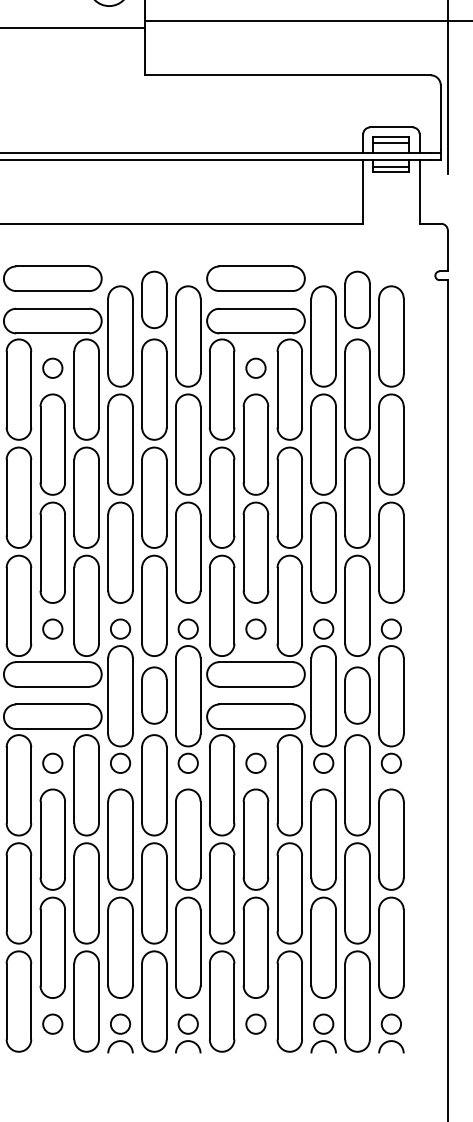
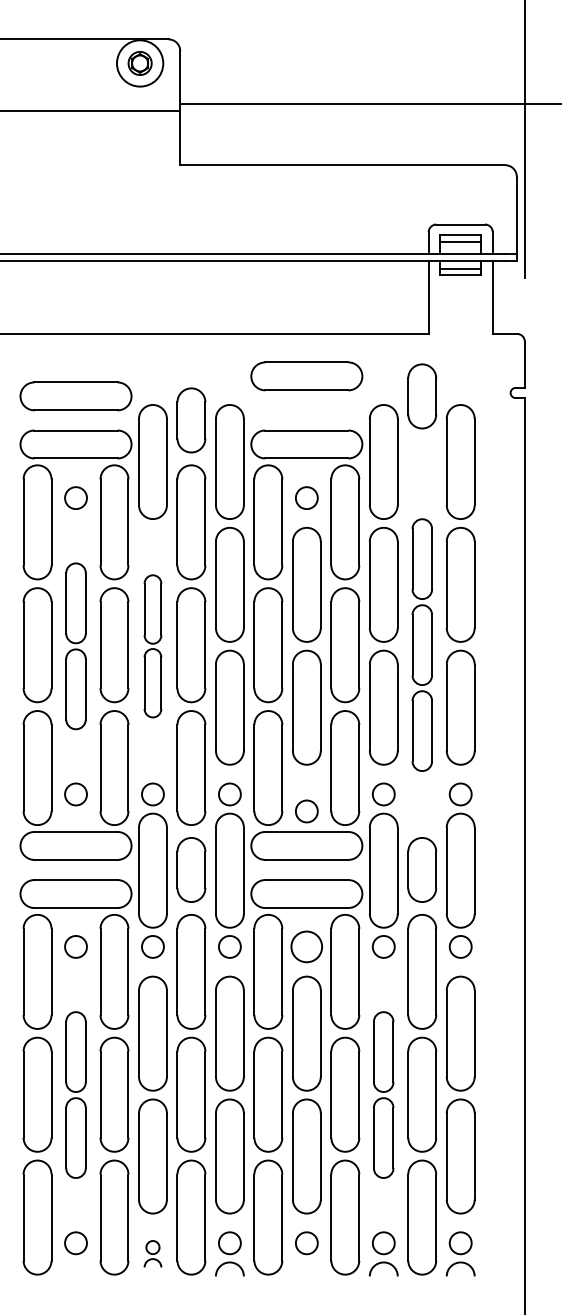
part: (255, 278) -> (306, 376), moved
part: (357, 299) -> (422, 396), moved
part: (357, 497) -> (422, 644), size x0.7
part: (52, 498) -> (75, 646), size x0.7
part: (120, 498) -> (152, 646), size x0.6
circle: (255, 629) -> (306, 811), moved
circle: (255, 762) -> (306, 946), size x1.4
part: (52, 893) -> (75, 1094), size x0.7
part: (323, 893) -> (383, 1094), size x0.7
part: (120, 1033) -> (152, 1253), size x0.6

